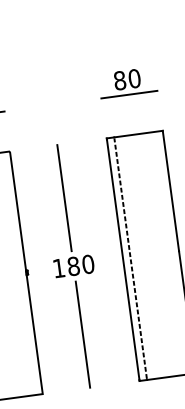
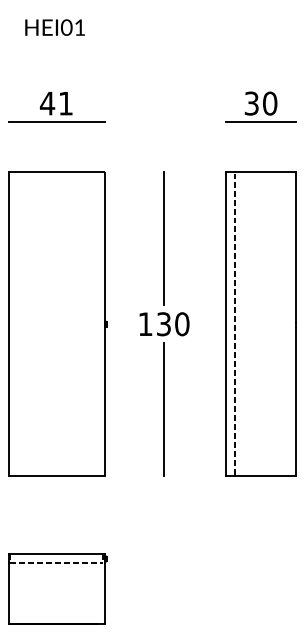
text: (119, 80) -> (251, 103), 80 -> 30
text: (73, 266) -> (163, 324), 180 -> 130

